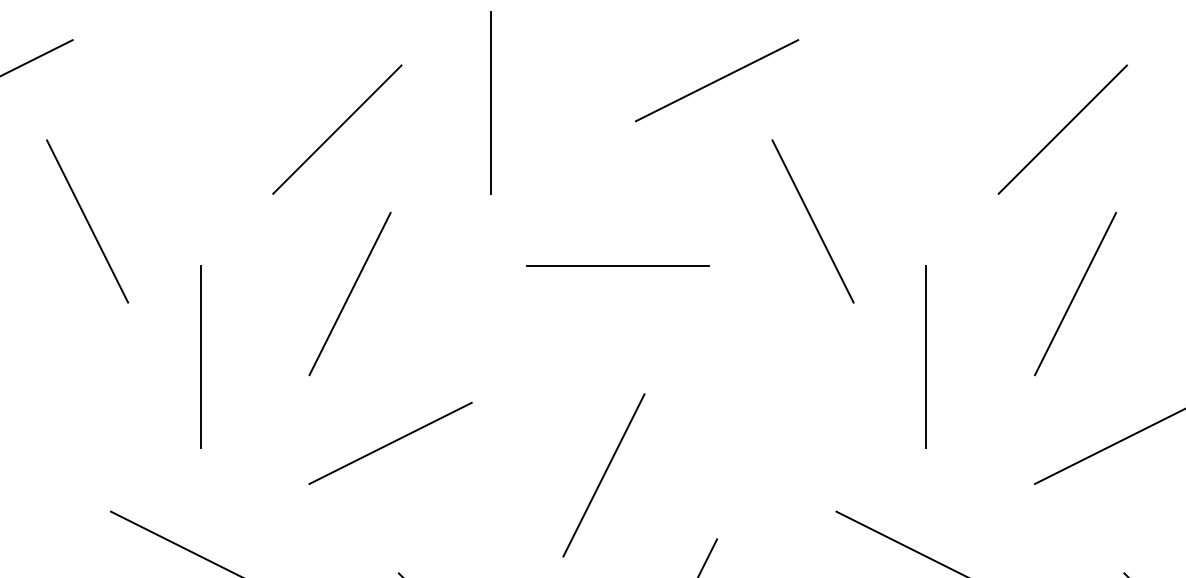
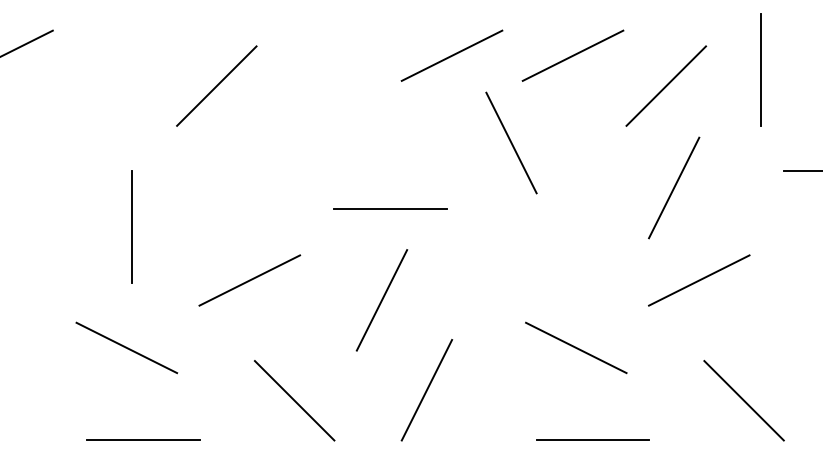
line: (911, 80) -> (572, 55), added
line: (490, 102) -> (311, 69), removed
line: (86, 220) -> (61, 142), removed
line: (617, 265) -> (390, 208), moved
line: (349, 293) -> (224, 187), removed
line: (926, 356) -> (581, 226), removed

